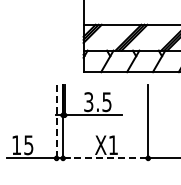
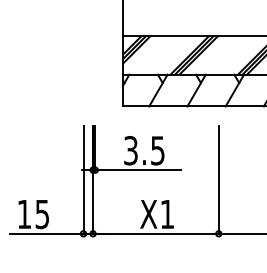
line: (56, 121) -> (83, 179), dashed -> solid
line: (105, 158) -> (155, 233), dashed -> solid

